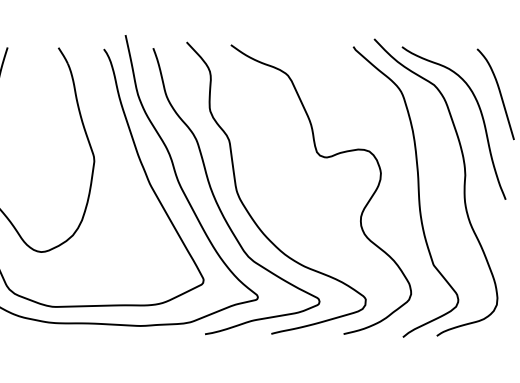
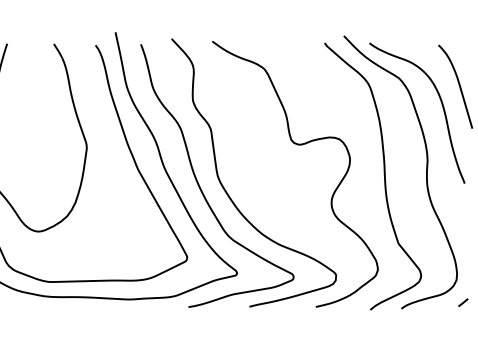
line: (504, 329) -> (463, 302), added

